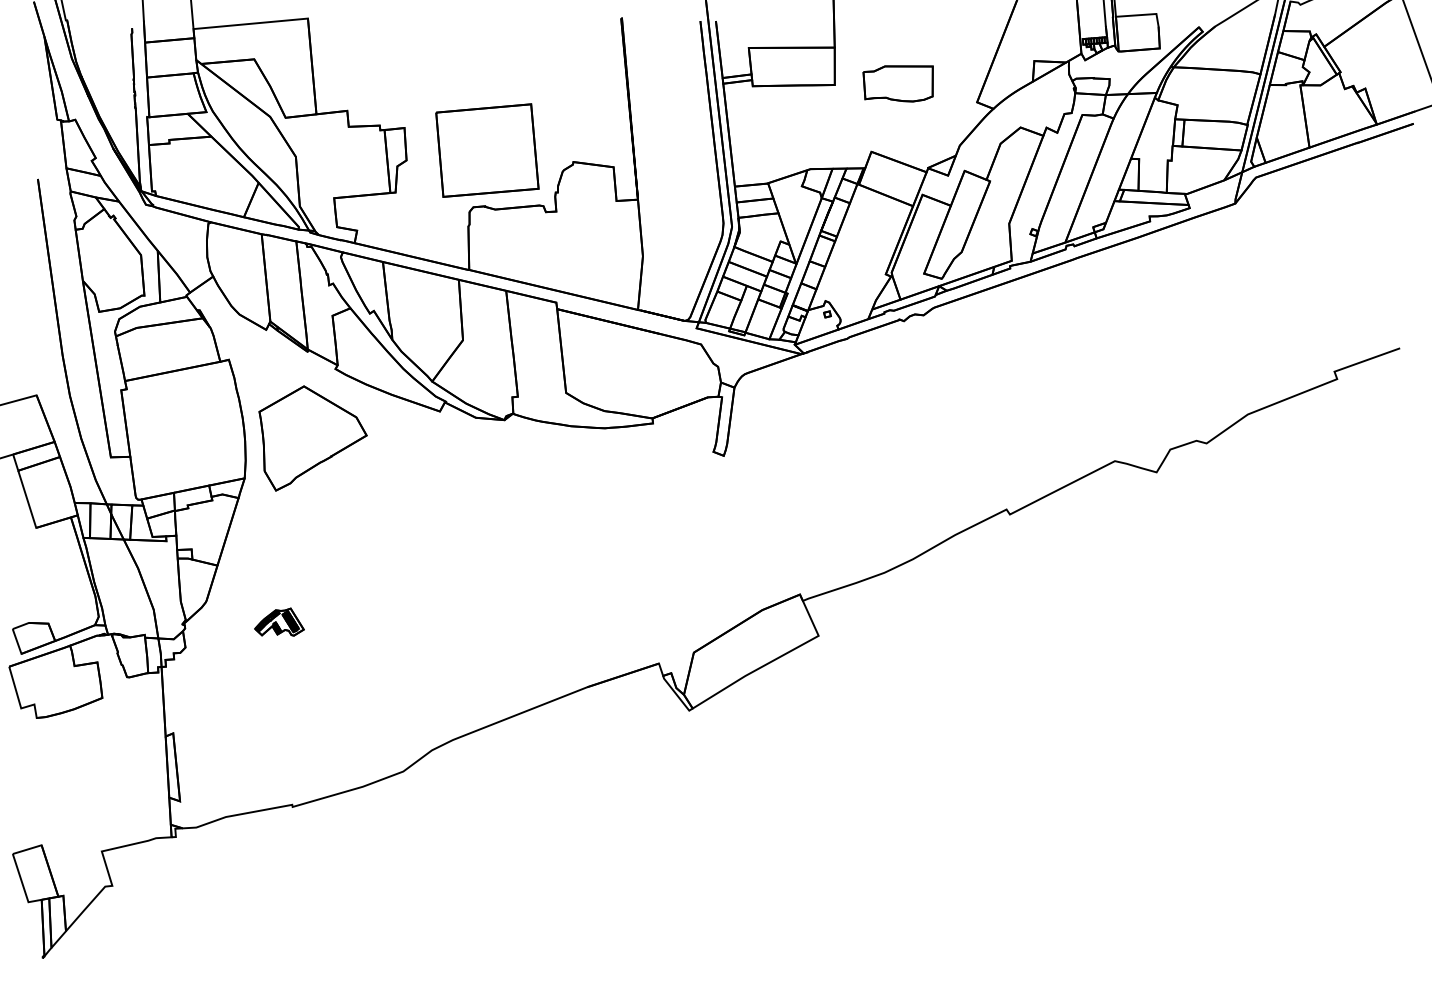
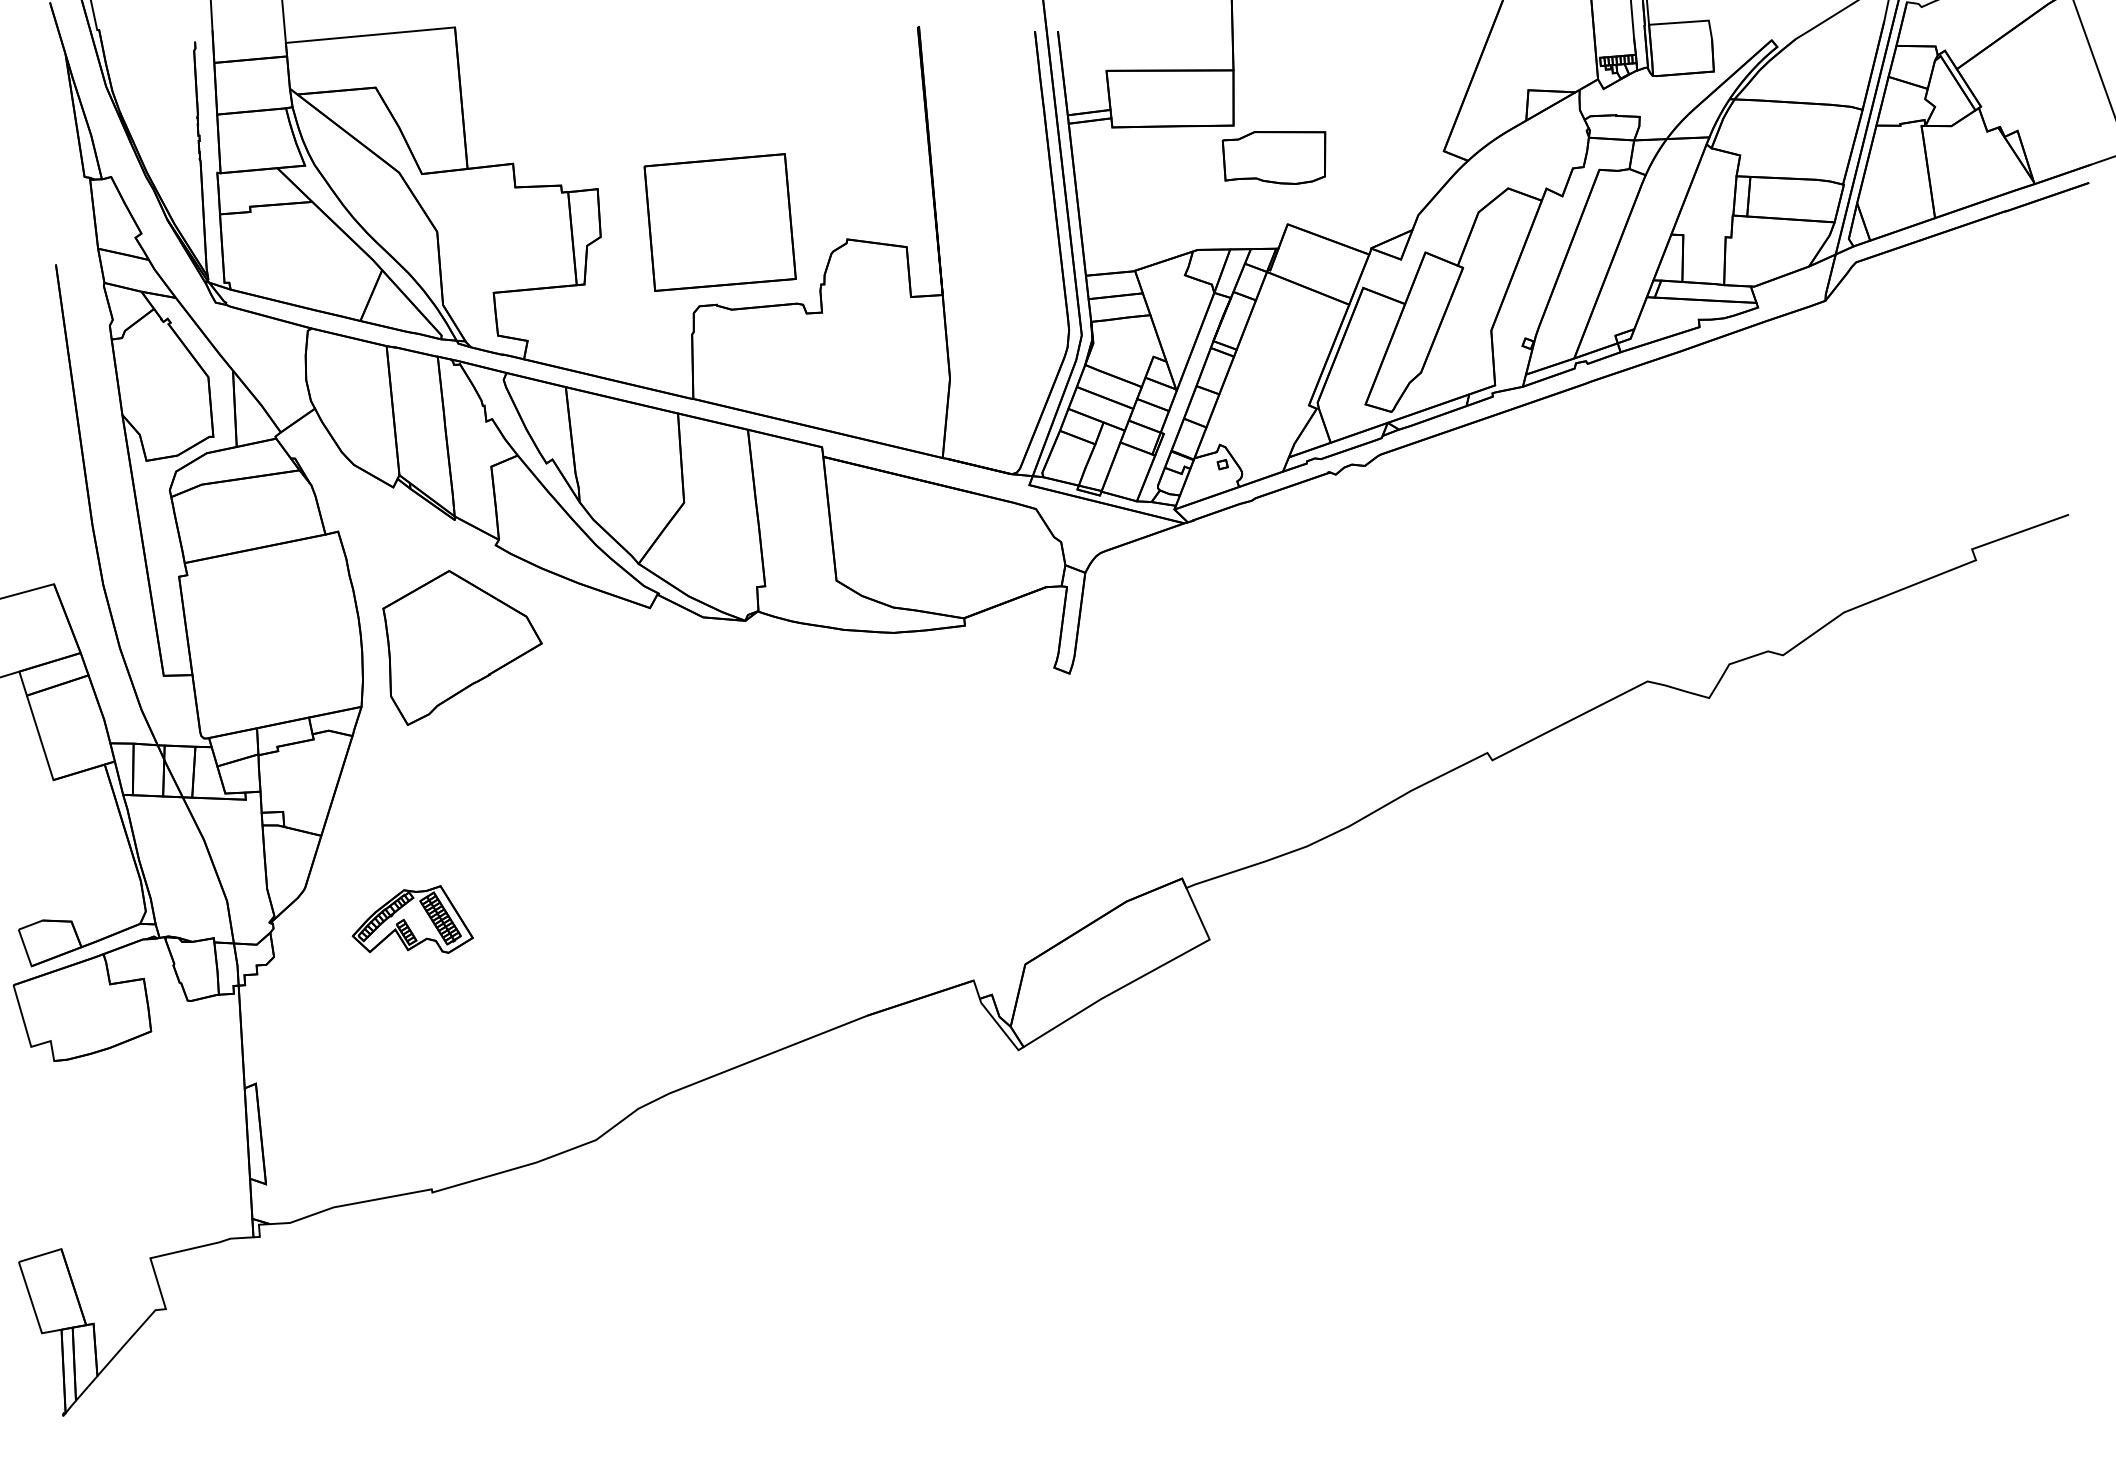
part: (897, 83) -> (1273, 157), moved
part: (279, 621) -> (412, 918), size x1.67

